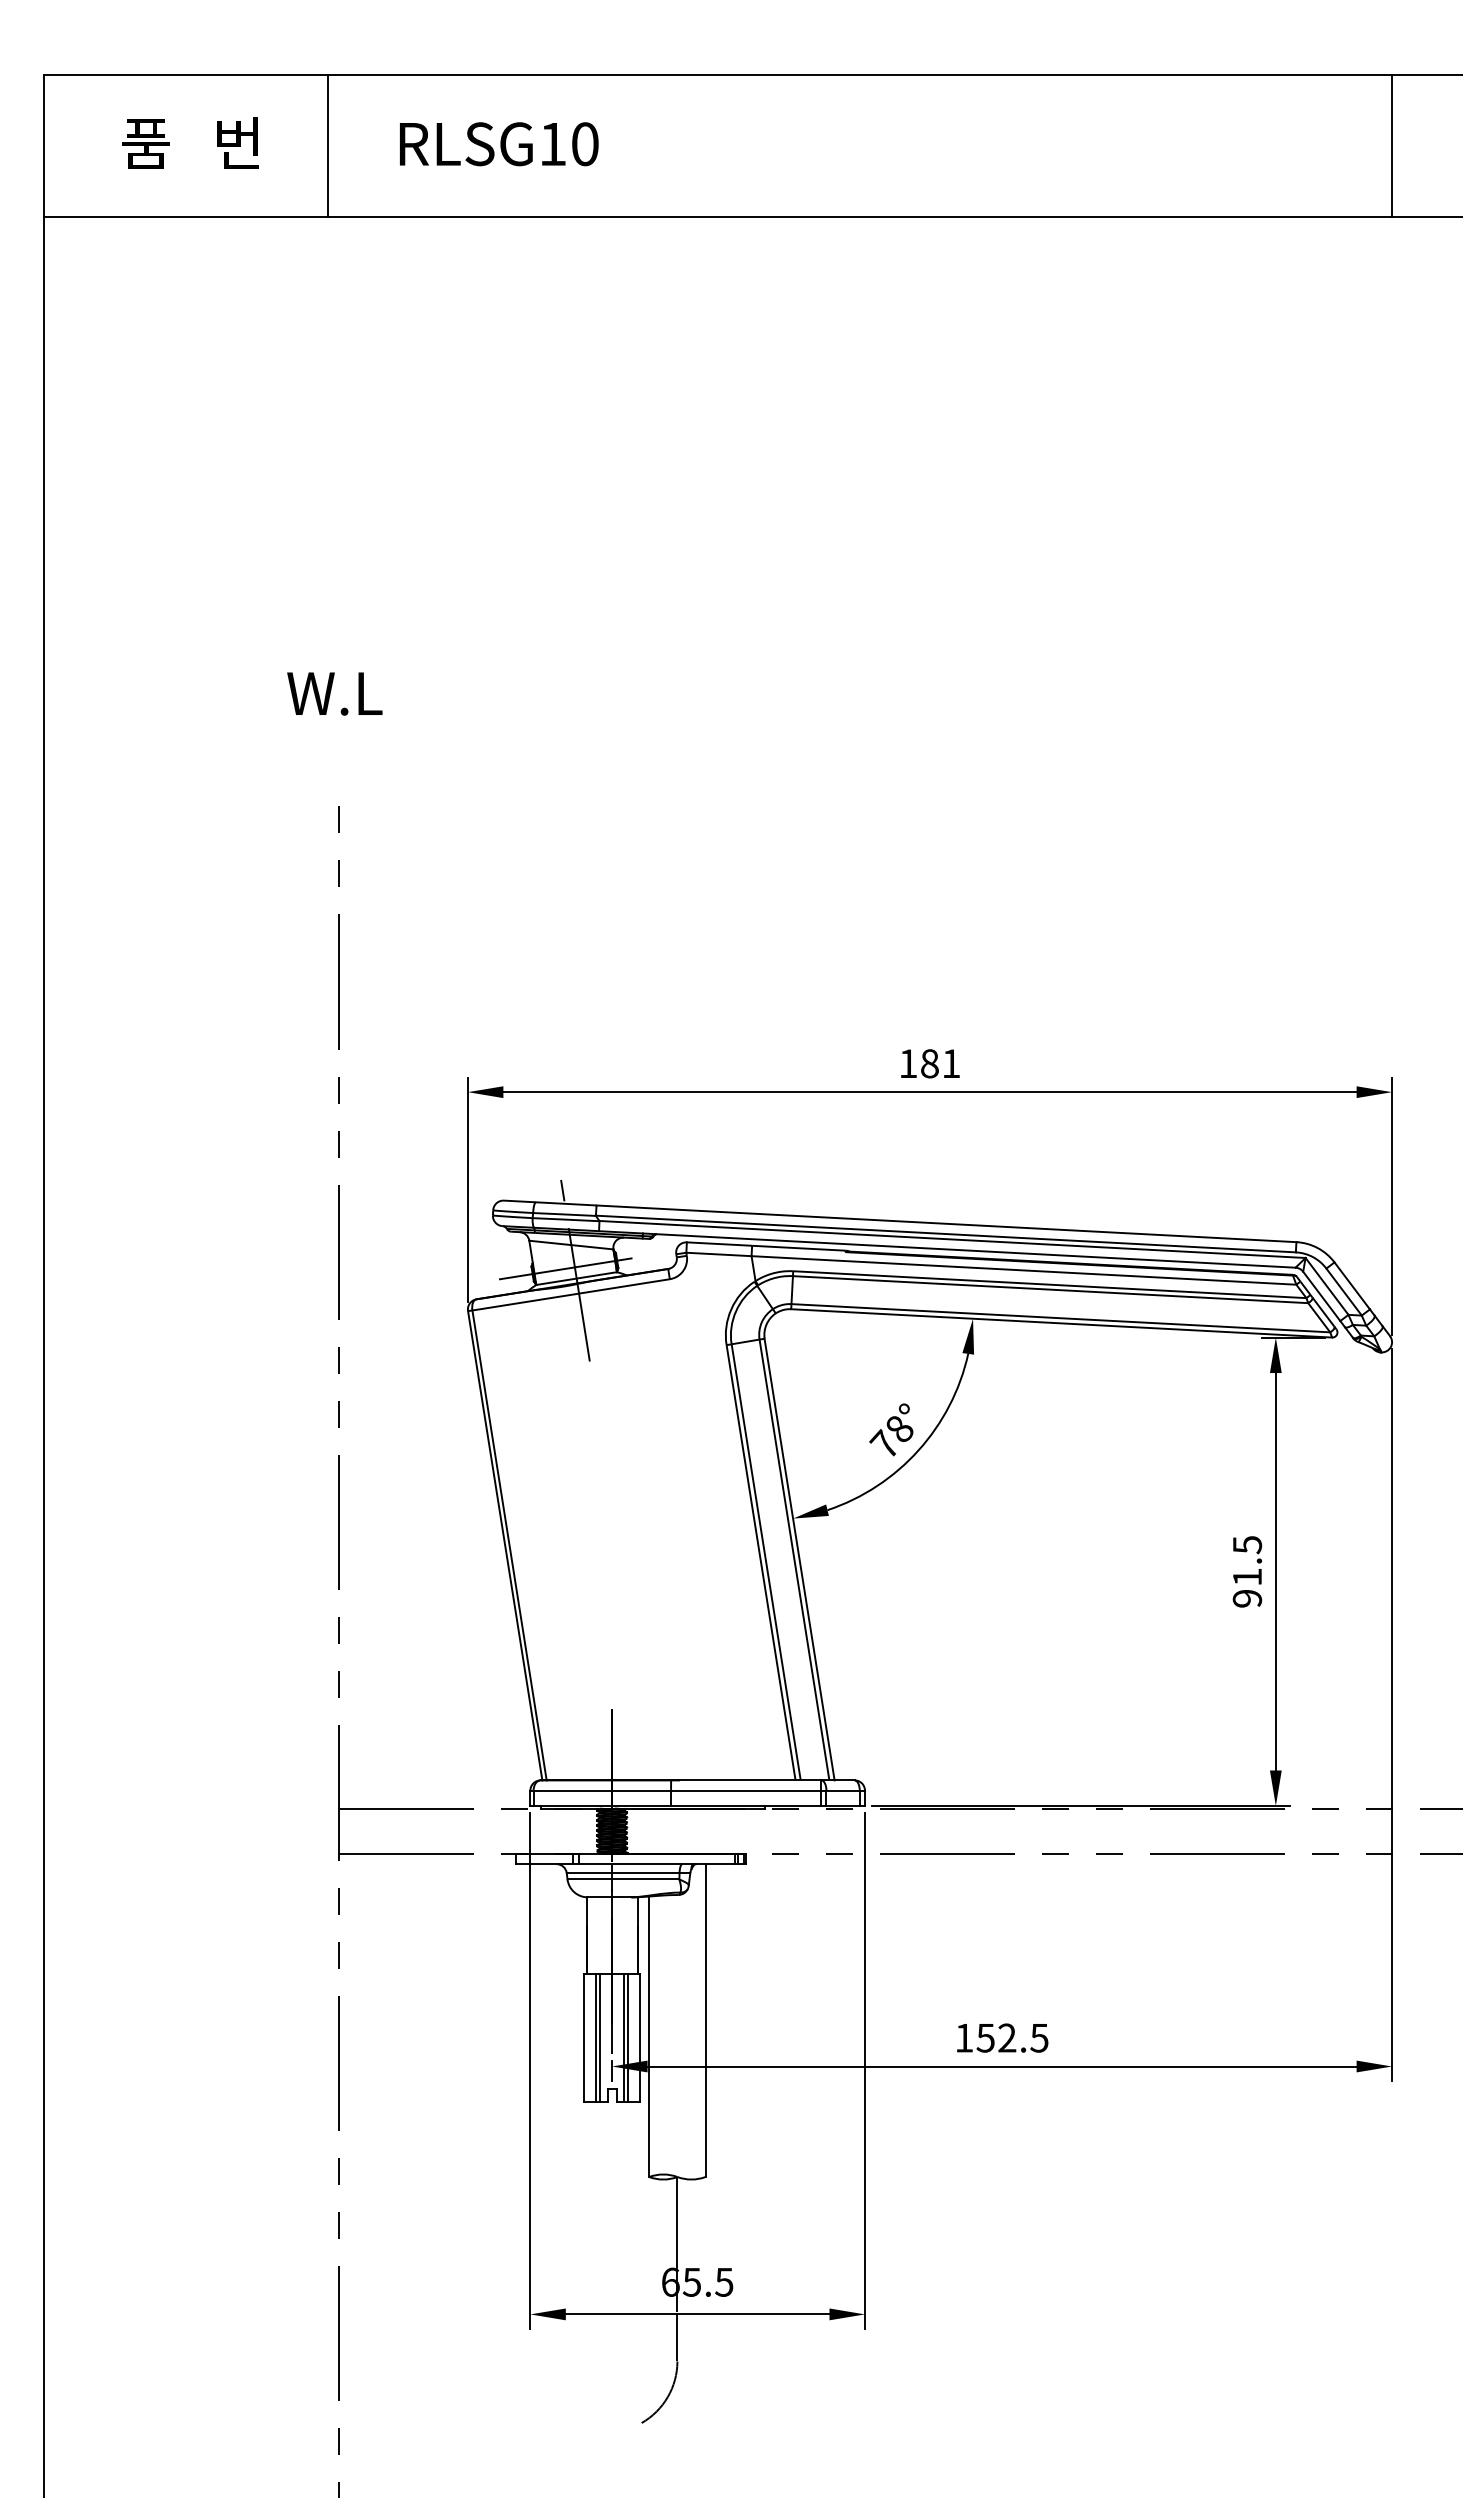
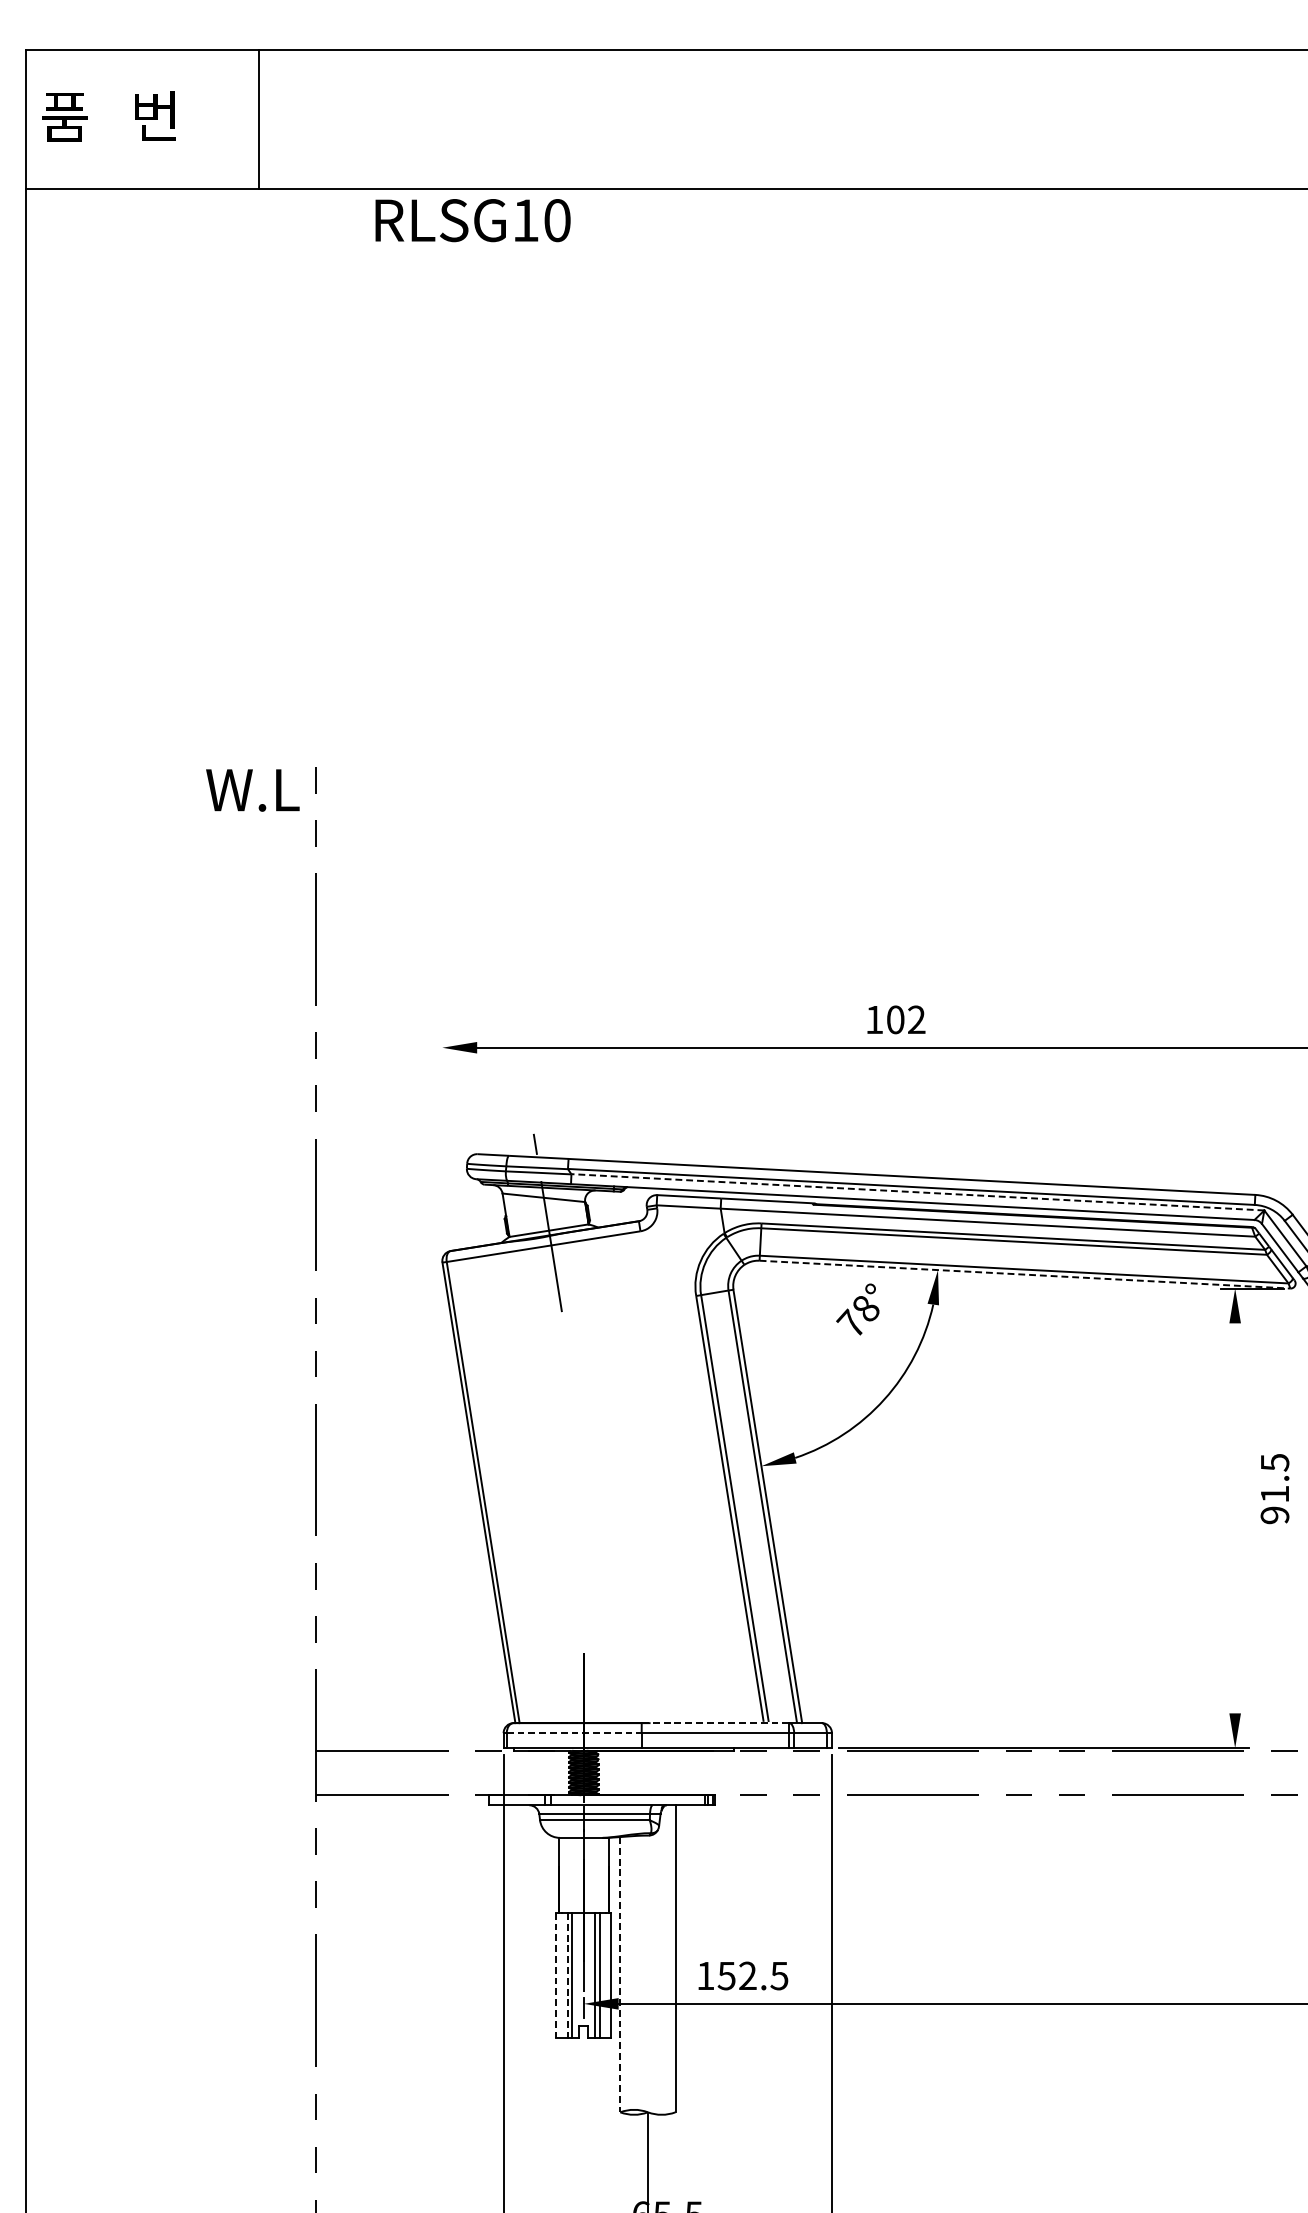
text: (190, 142) -> (108, 115), moved
text: (499, 144) -> (473, 220), moved
line: (327, 145) -> (258, 118), moved
text: (334, 693) -> (252, 789), moved
text: (940, 1063) -> (906, 1019), 181 -> 102
line: (467, 1189) -> (441, 1143), removed
line: (952, 1239) -> (917, 1192), solid -> dashed
line: (560, 1269) -> (533, 1221), removed
line: (1061, 1323) -> (1024, 1274), solid -> dashed
text: (891, 1429) -> (858, 1309), moved
text: (1247, 1571) -> (1275, 1488), moved
line: (1275, 1571) -> (1234, 1518), removed
line: (745, 1780) -> (714, 1723), solid -> dashed
line: (602, 1790) -> (574, 1733), solid -> dashed
line: (584, 2037) -> (556, 1975), solid -> dashed
line: (595, 2037) -> (567, 1975), solid -> dashed
line: (649, 2037) -> (620, 1975), solid -> dashed
text: (1002, 2037) -> (743, 1975), moved

